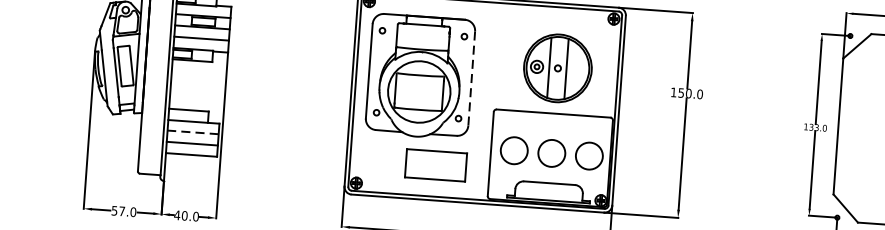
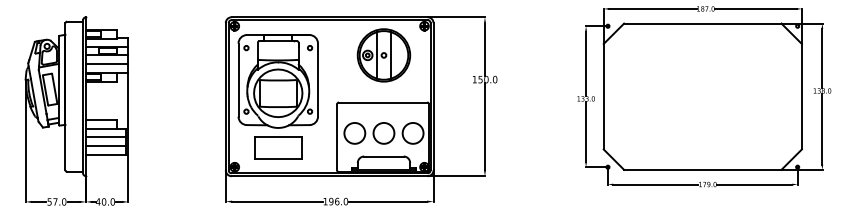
part: (557, 68) -> (383, 55), moved
line: (472, 79) -> (318, 80), dashed -> solid
line: (192, 132) -> (105, 137), dashed -> solid
part: (436, 164) -> (278, 147), moved

